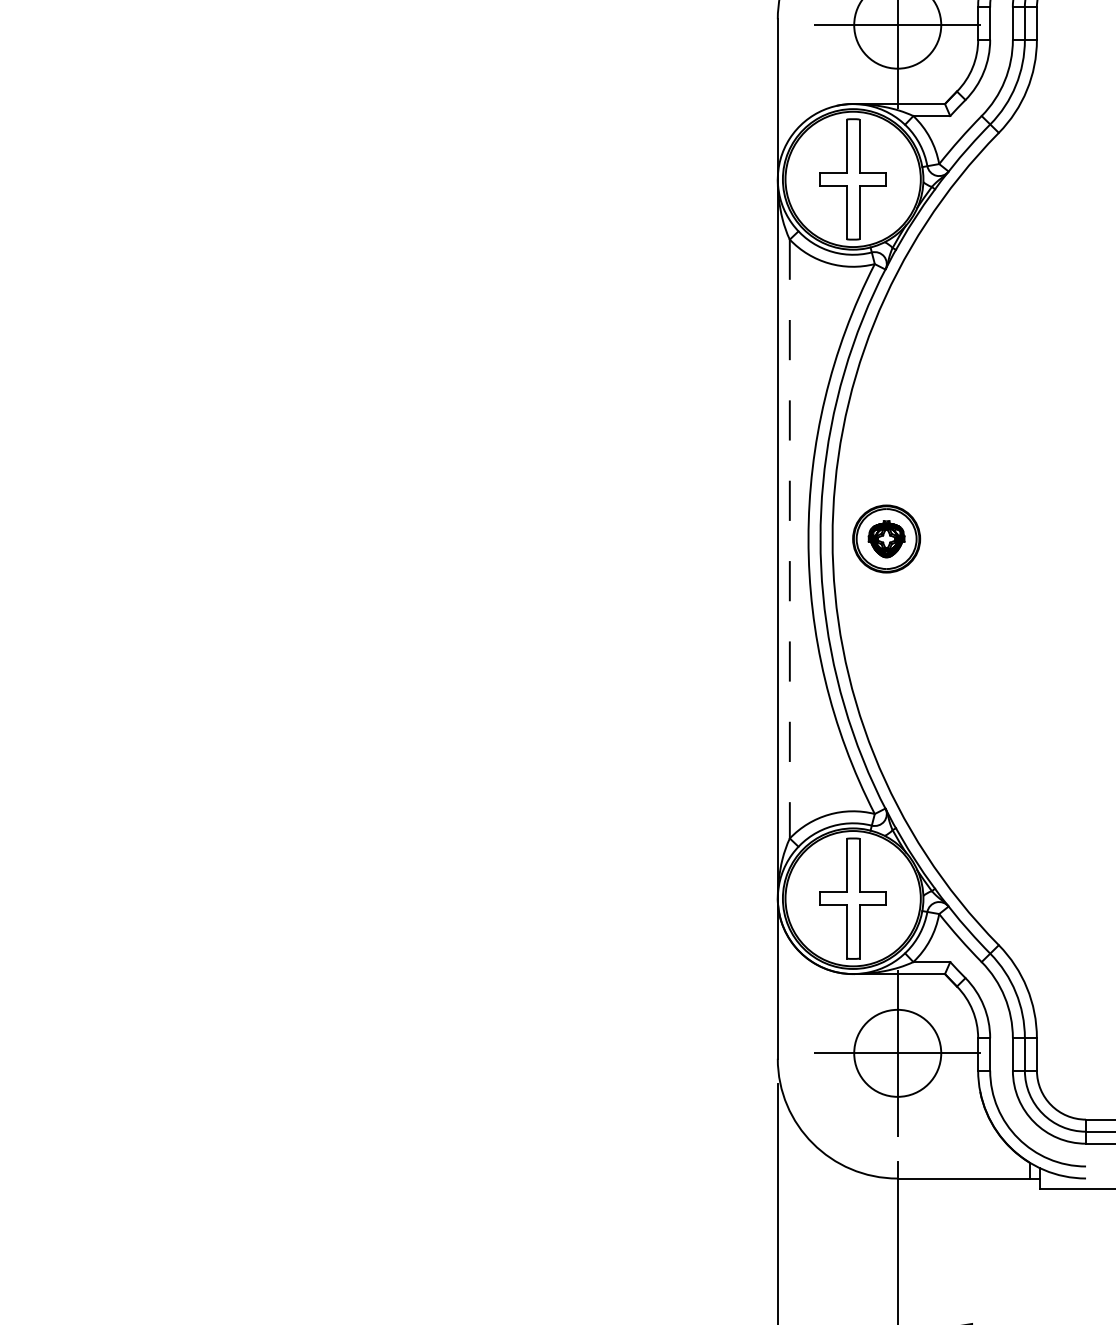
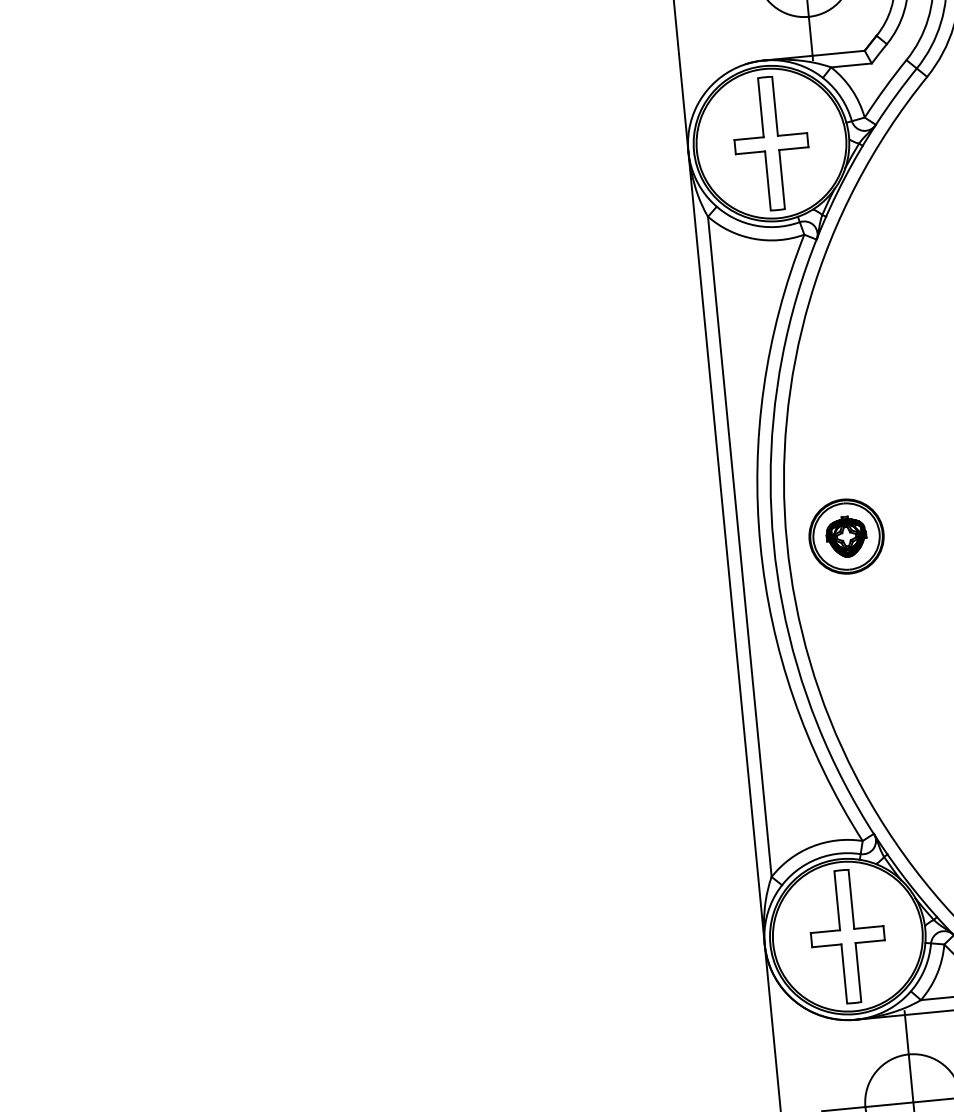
line: (789, 539) -> (739, 547), dashed -> solid

